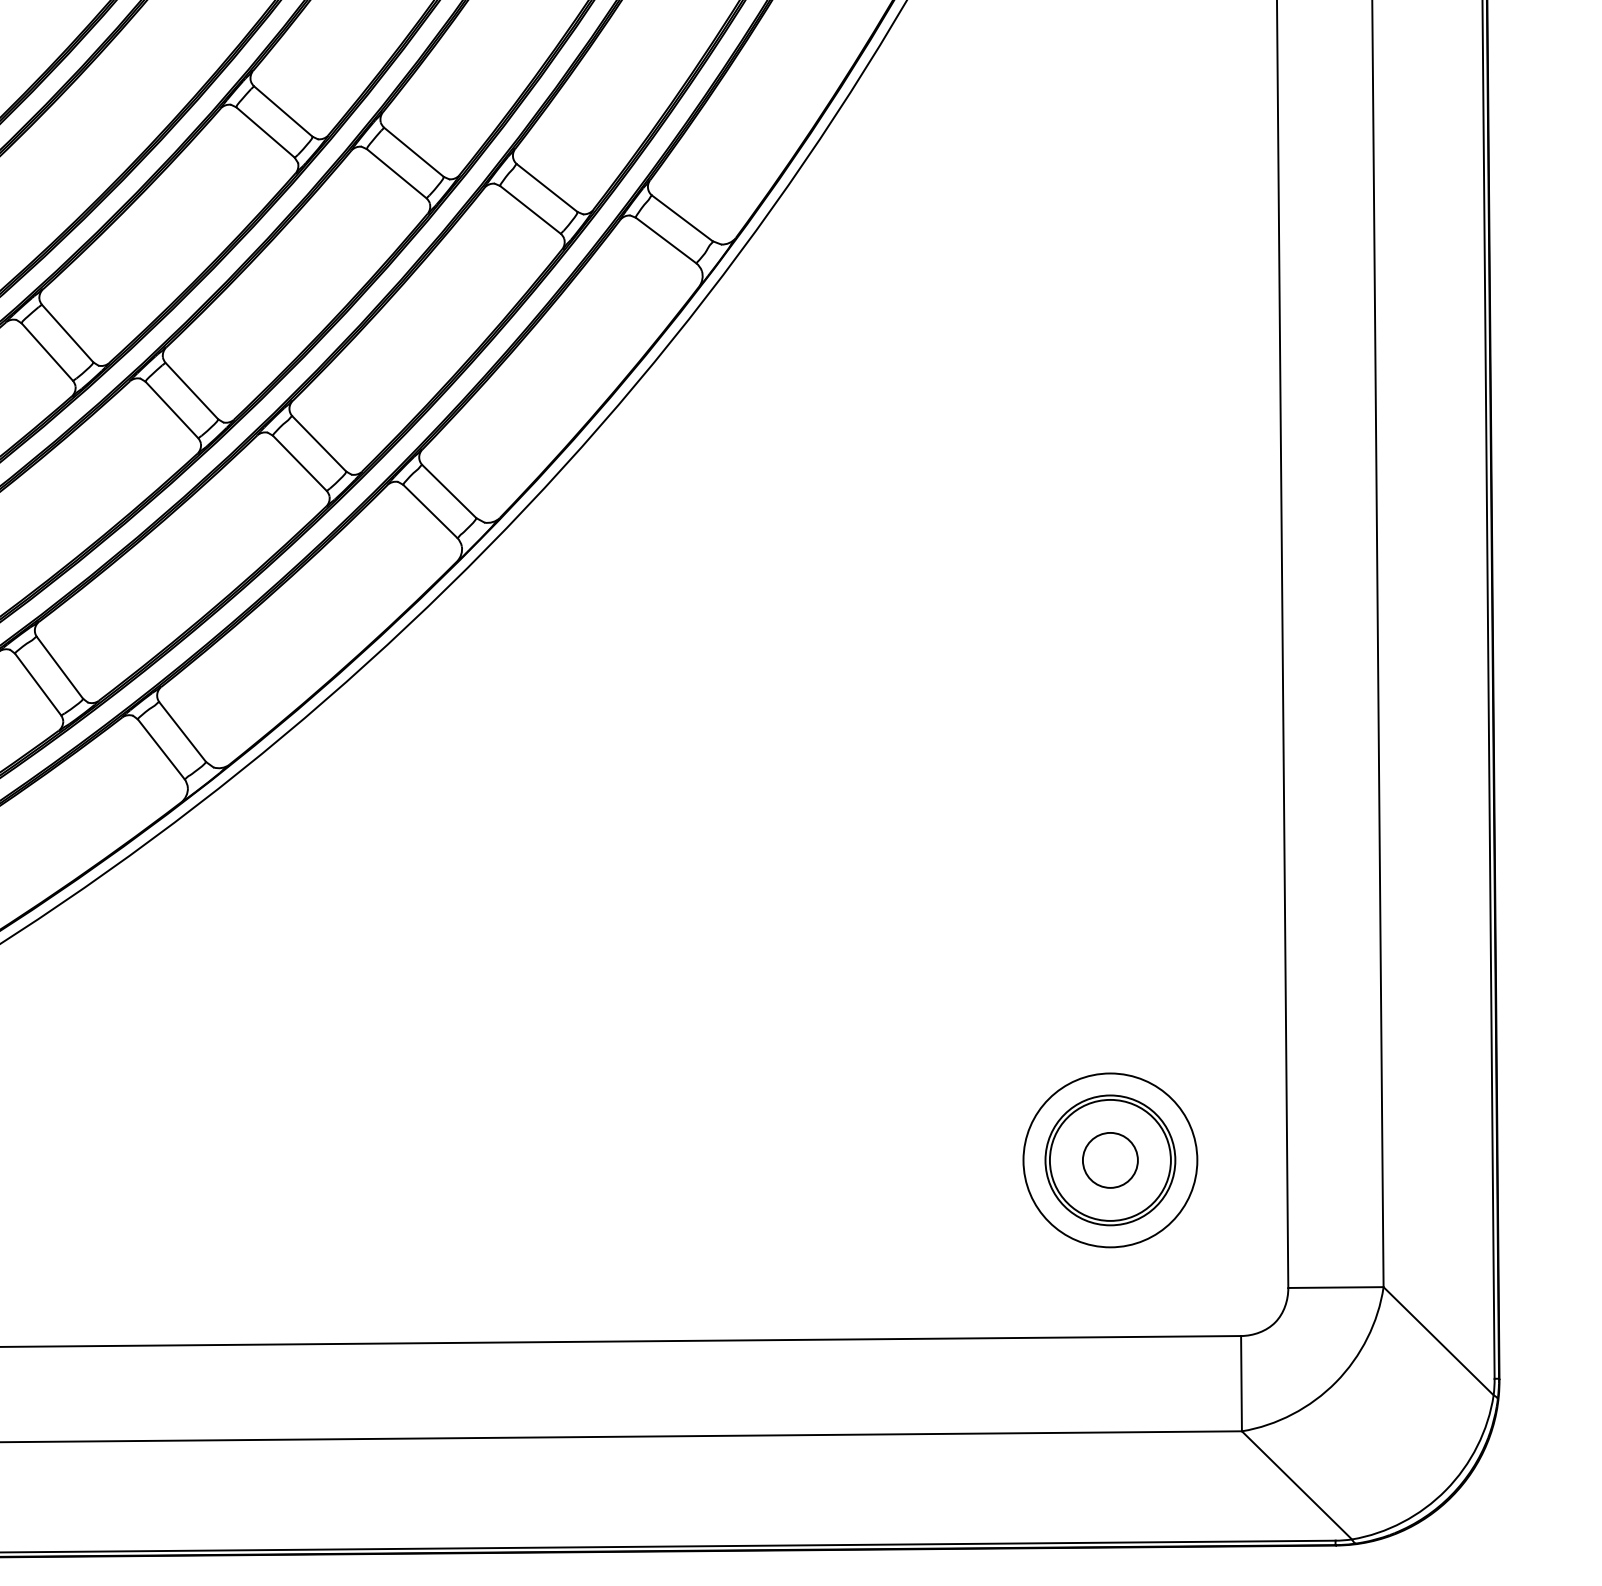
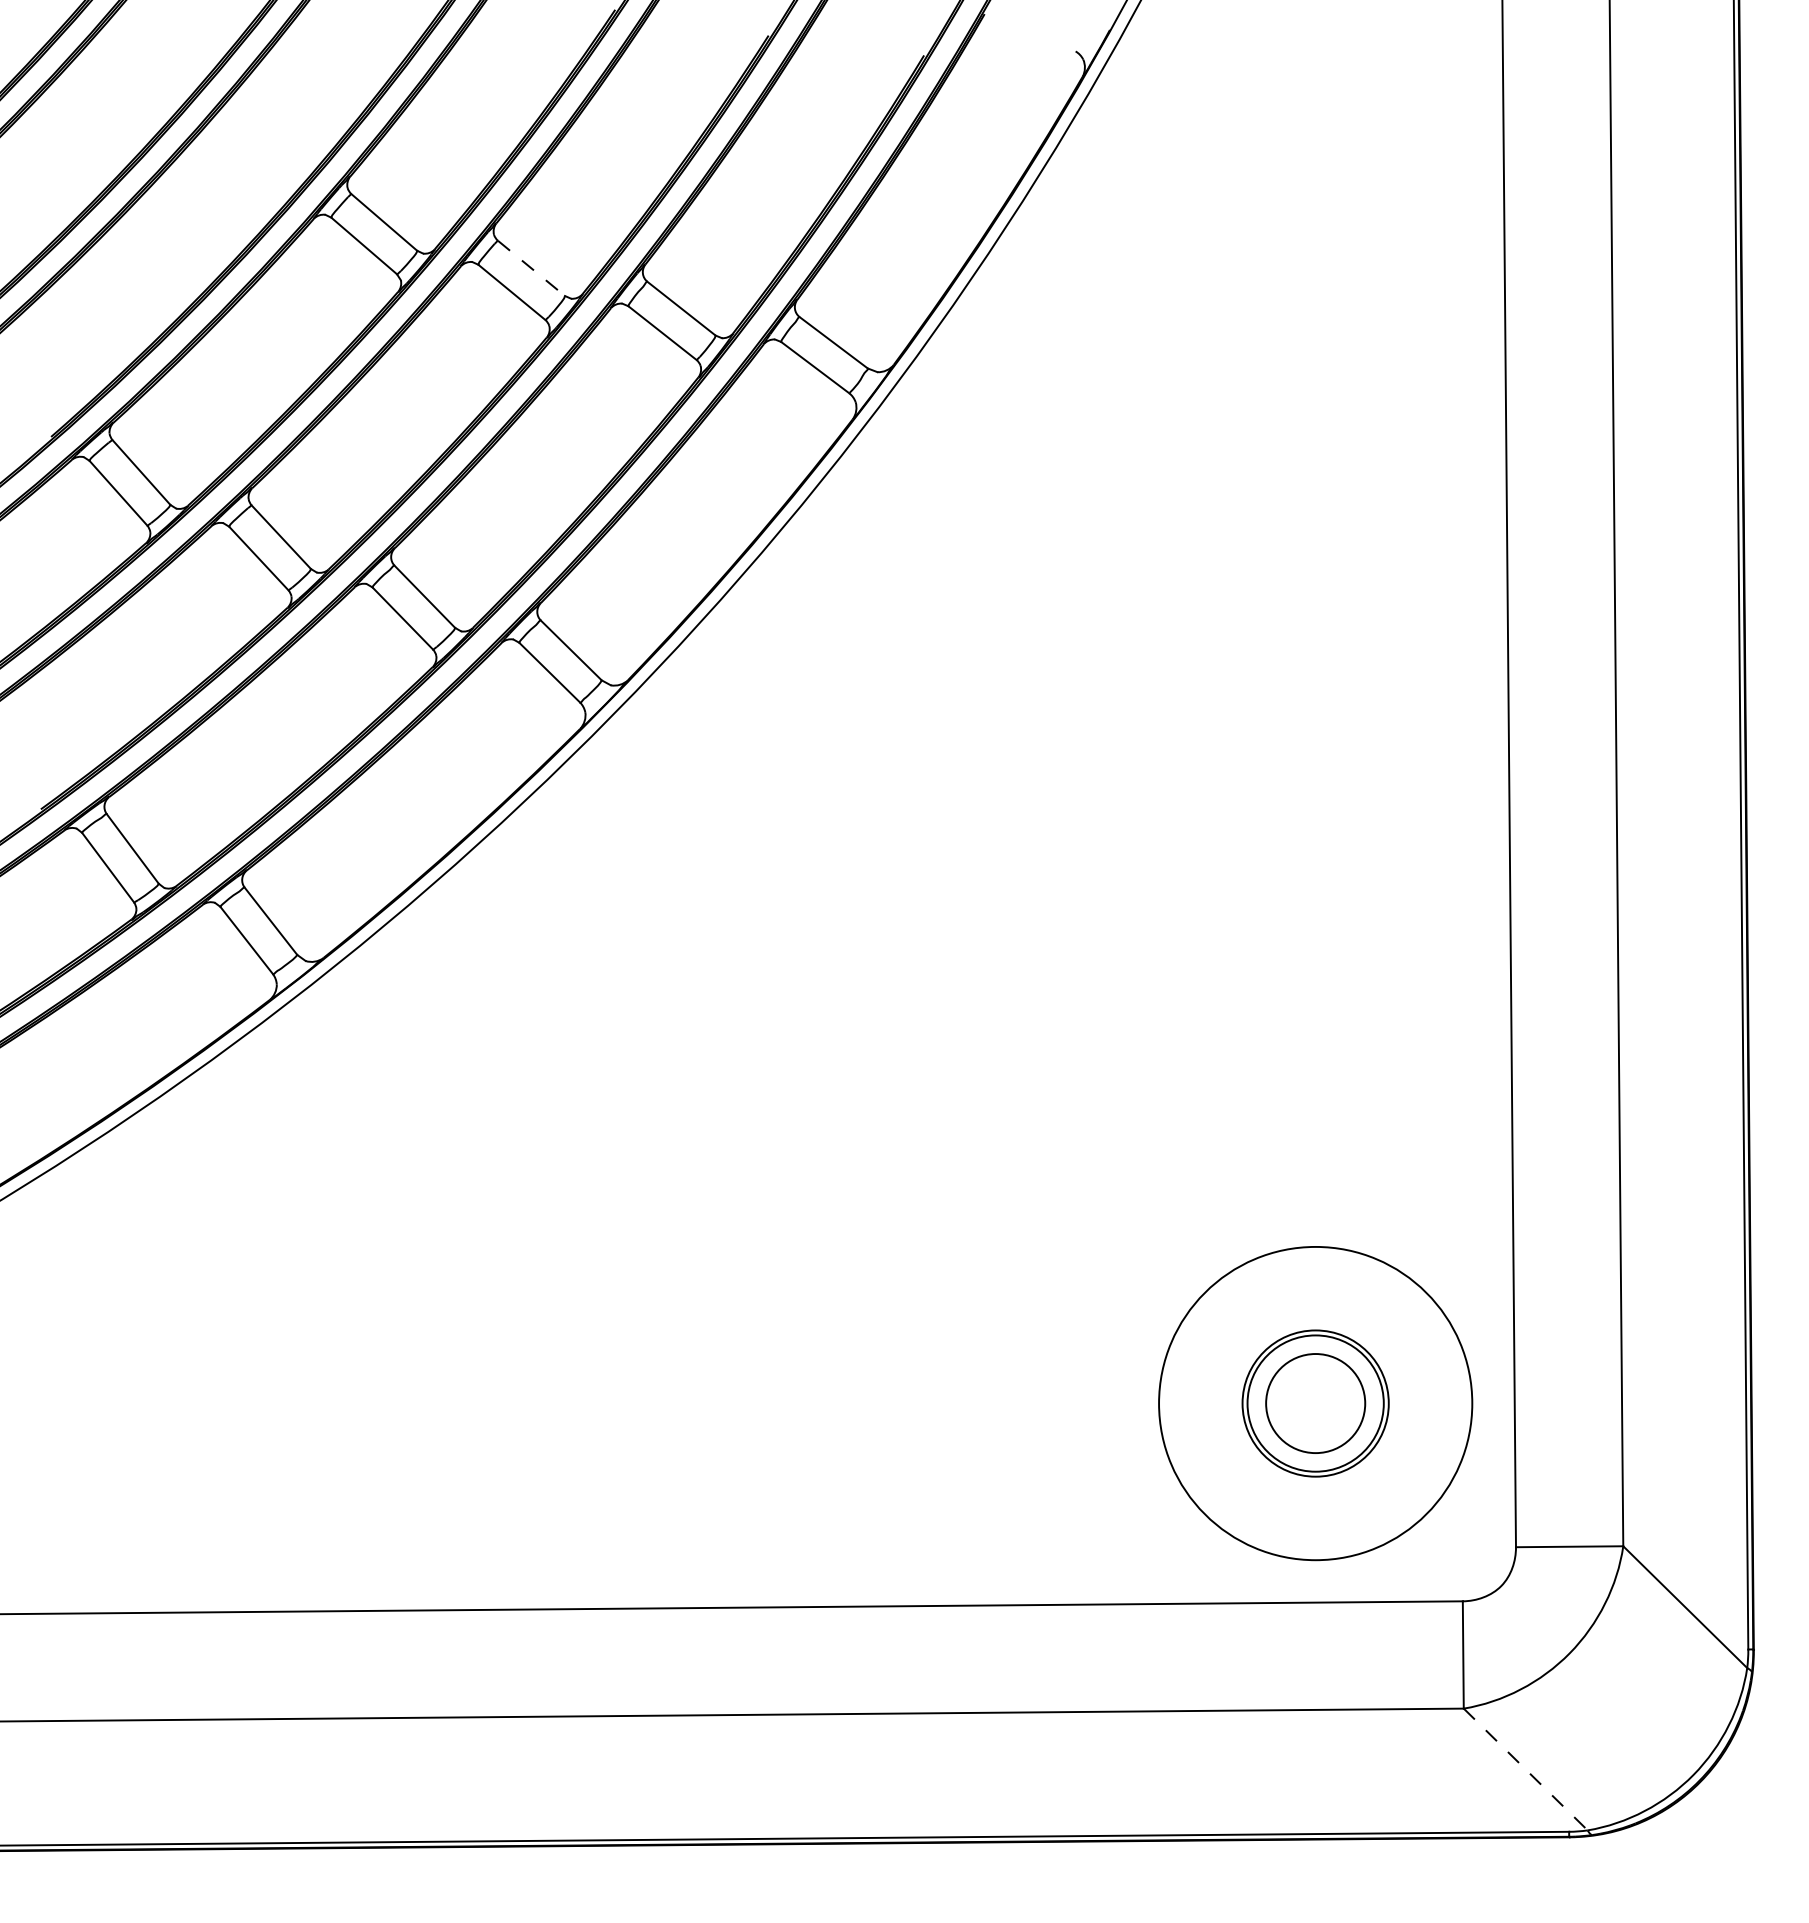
line: (414, 152) -> (531, 268), solid -> dashed
circle: (1110, 1160) -> (1315, 1403), size x1.6
circle: (1110, 1160) -> (1315, 1403), size x1.6
line: (1296, 1485) -> (1525, 1769), solid -> dashed

